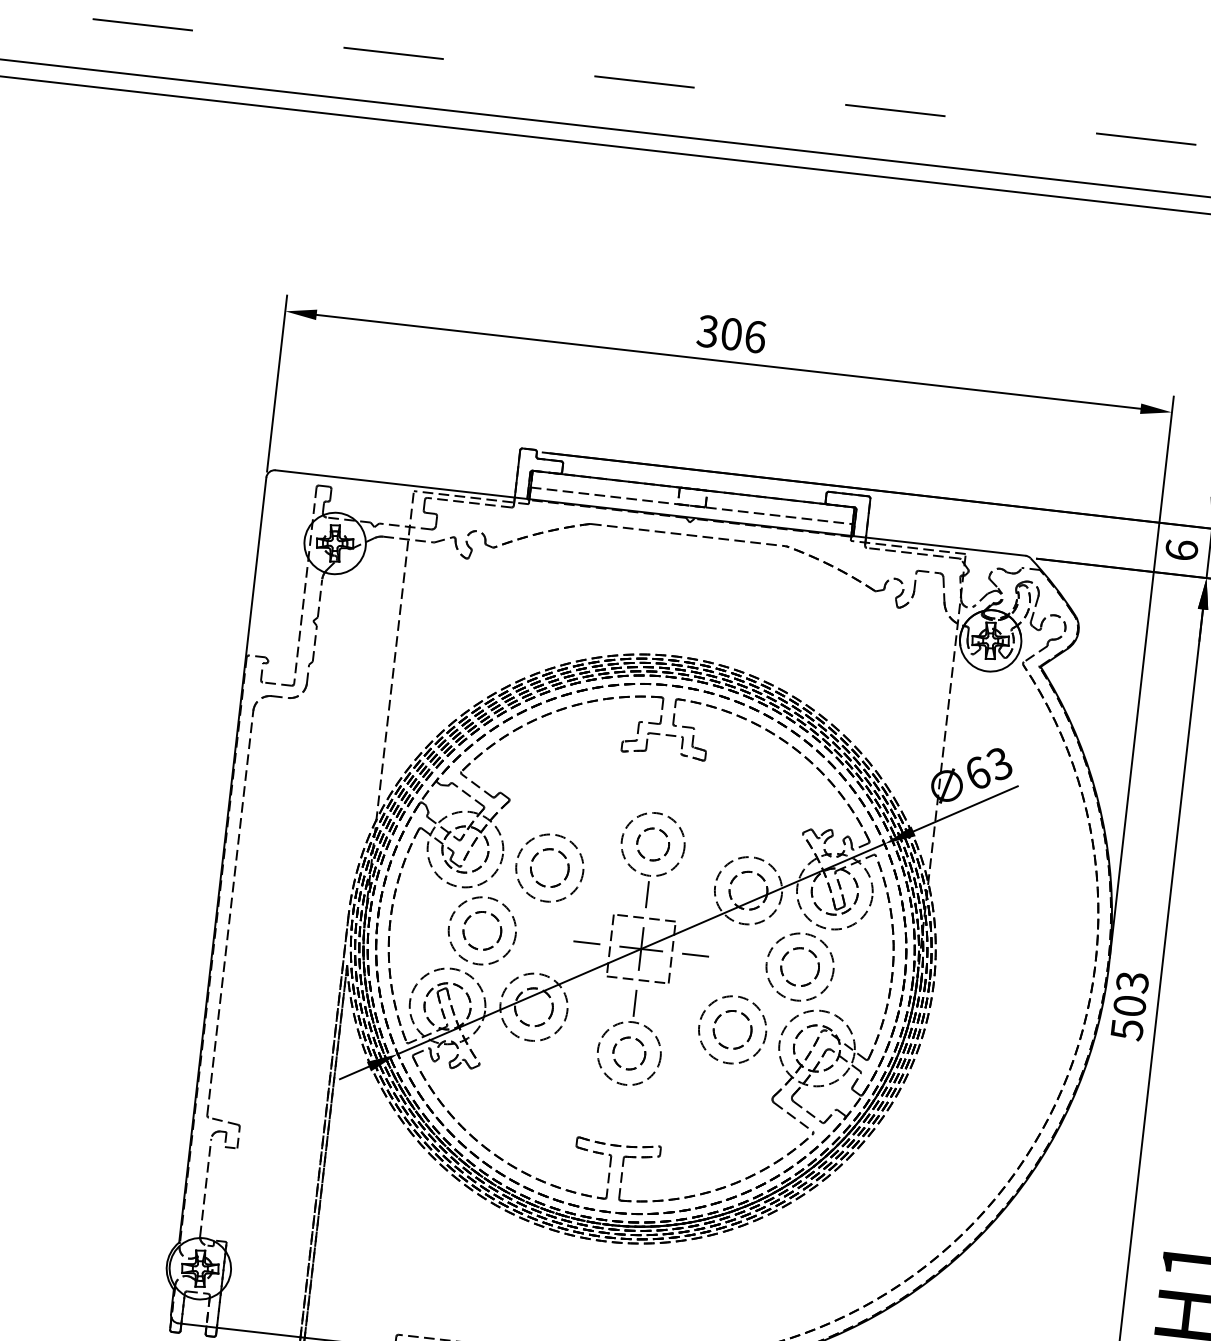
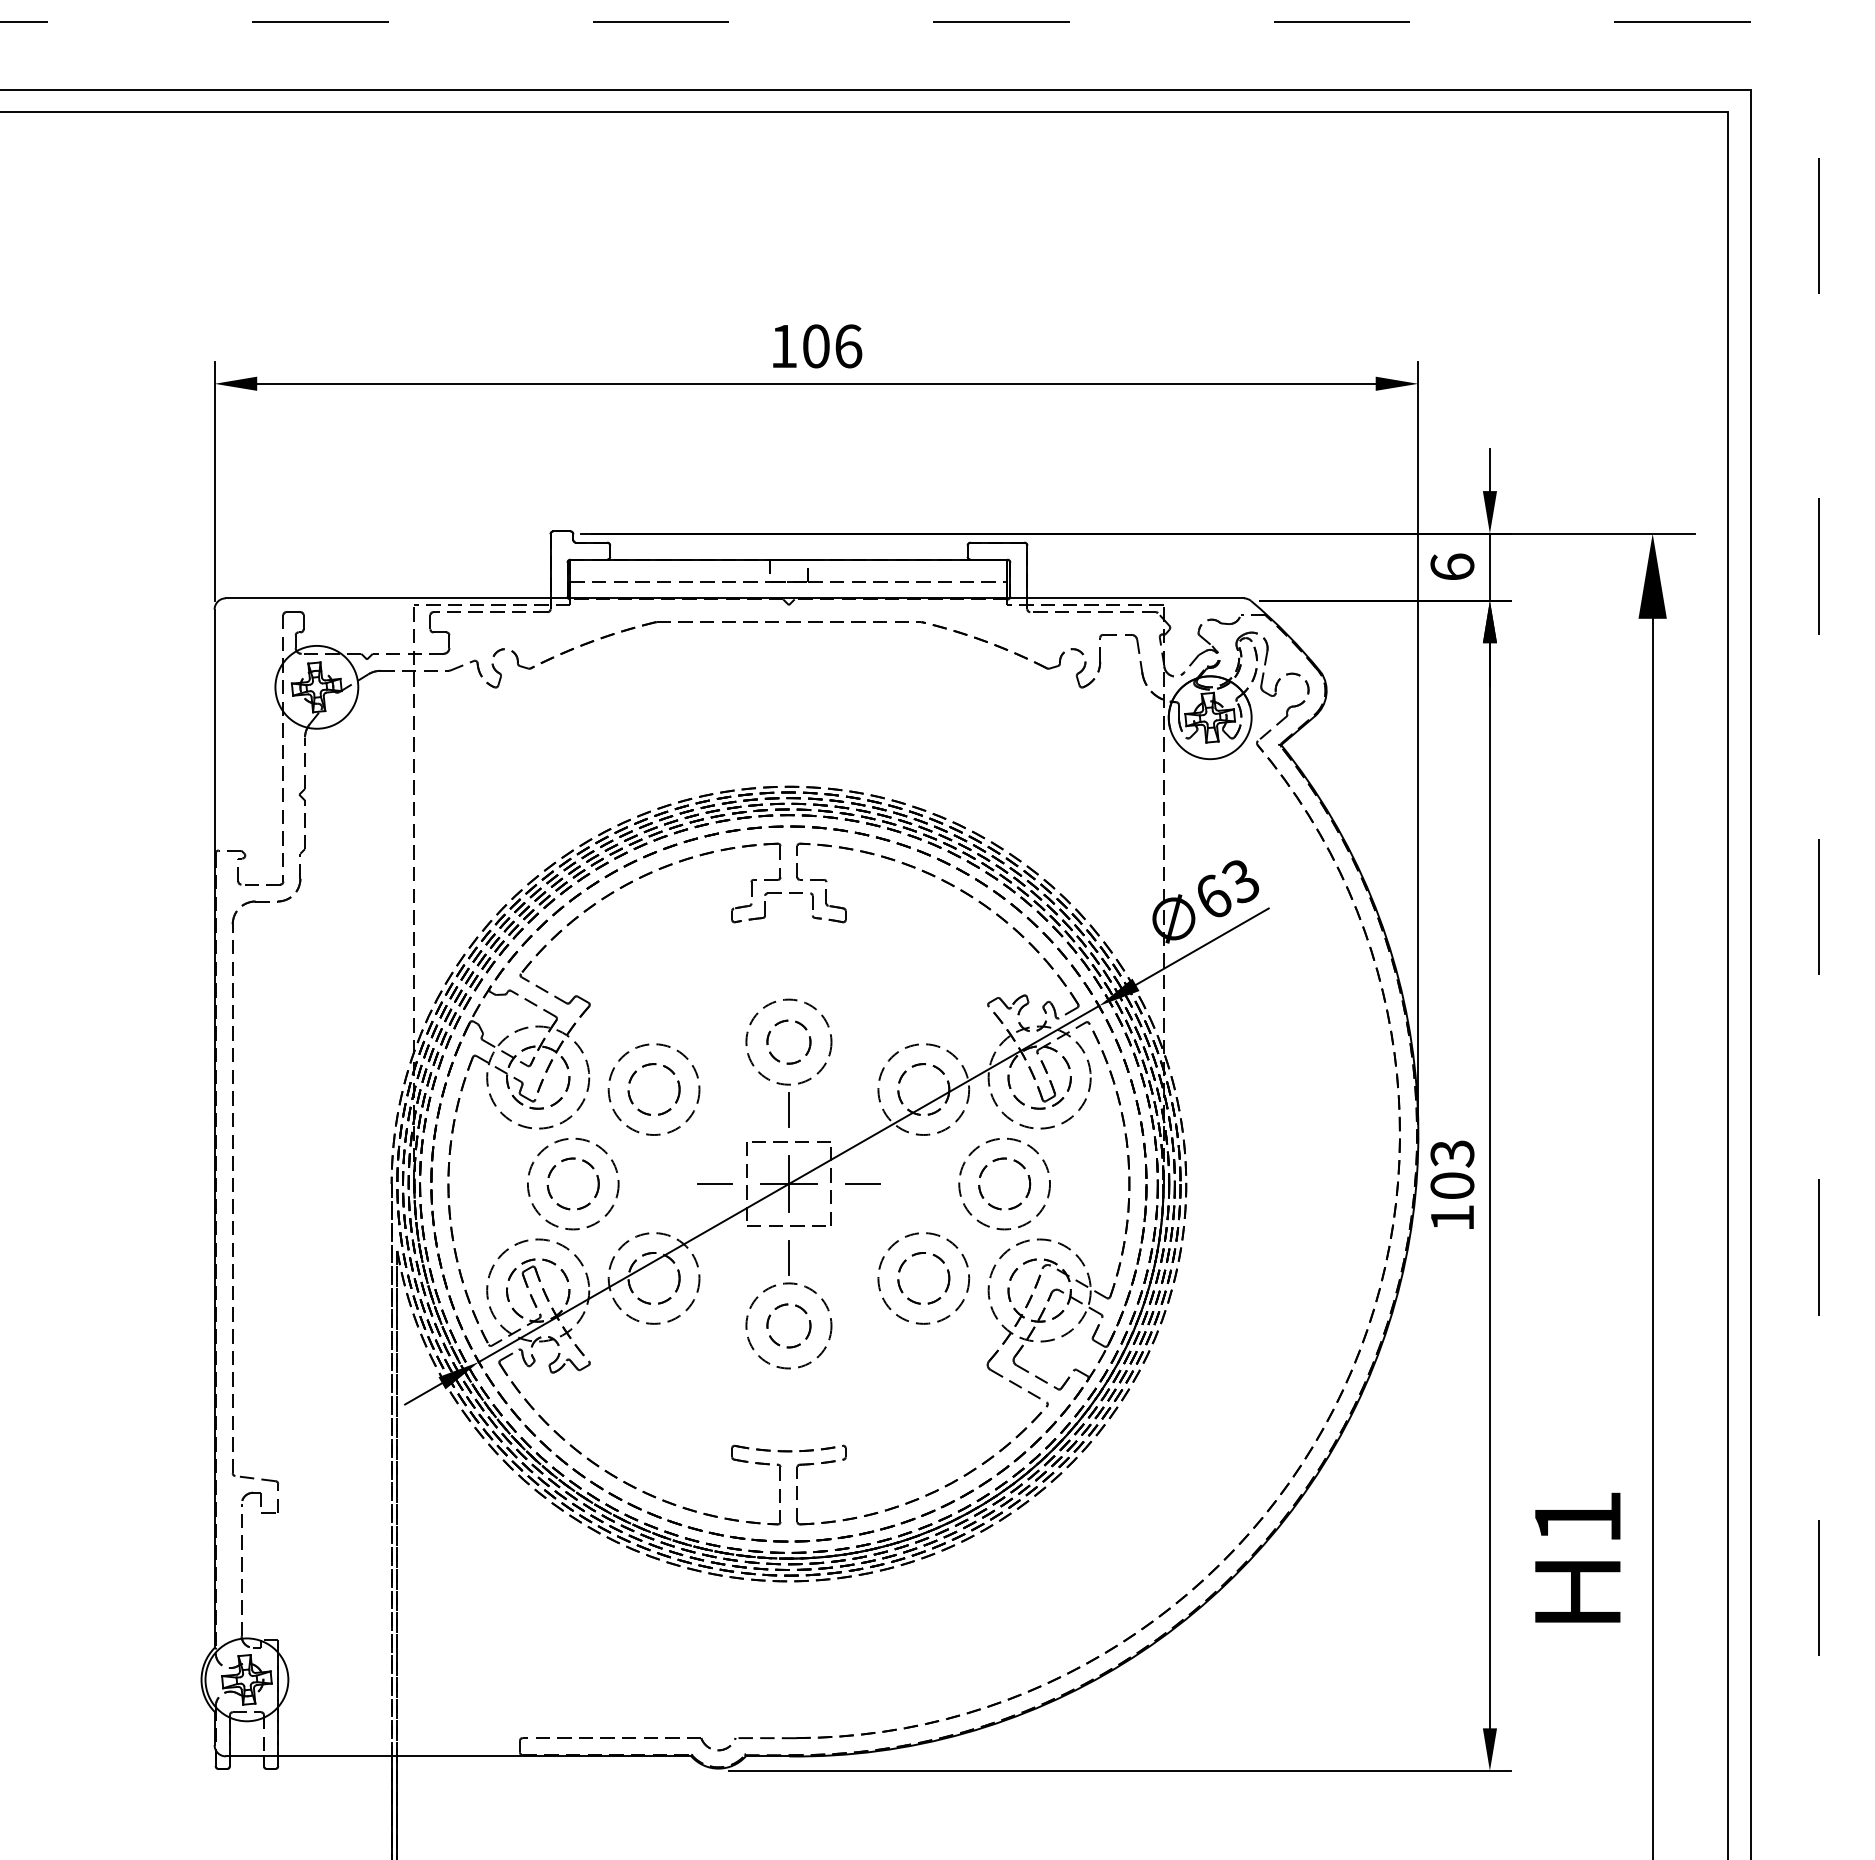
text: (707, 331) -> (783, 346), 306 -> 106
text: (1127, 1030) -> (1452, 1218), 503 -> 103

